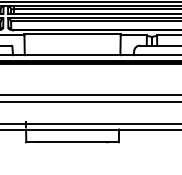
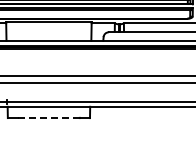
line: (72, 141) -> (48, 117), solid -> dashed

